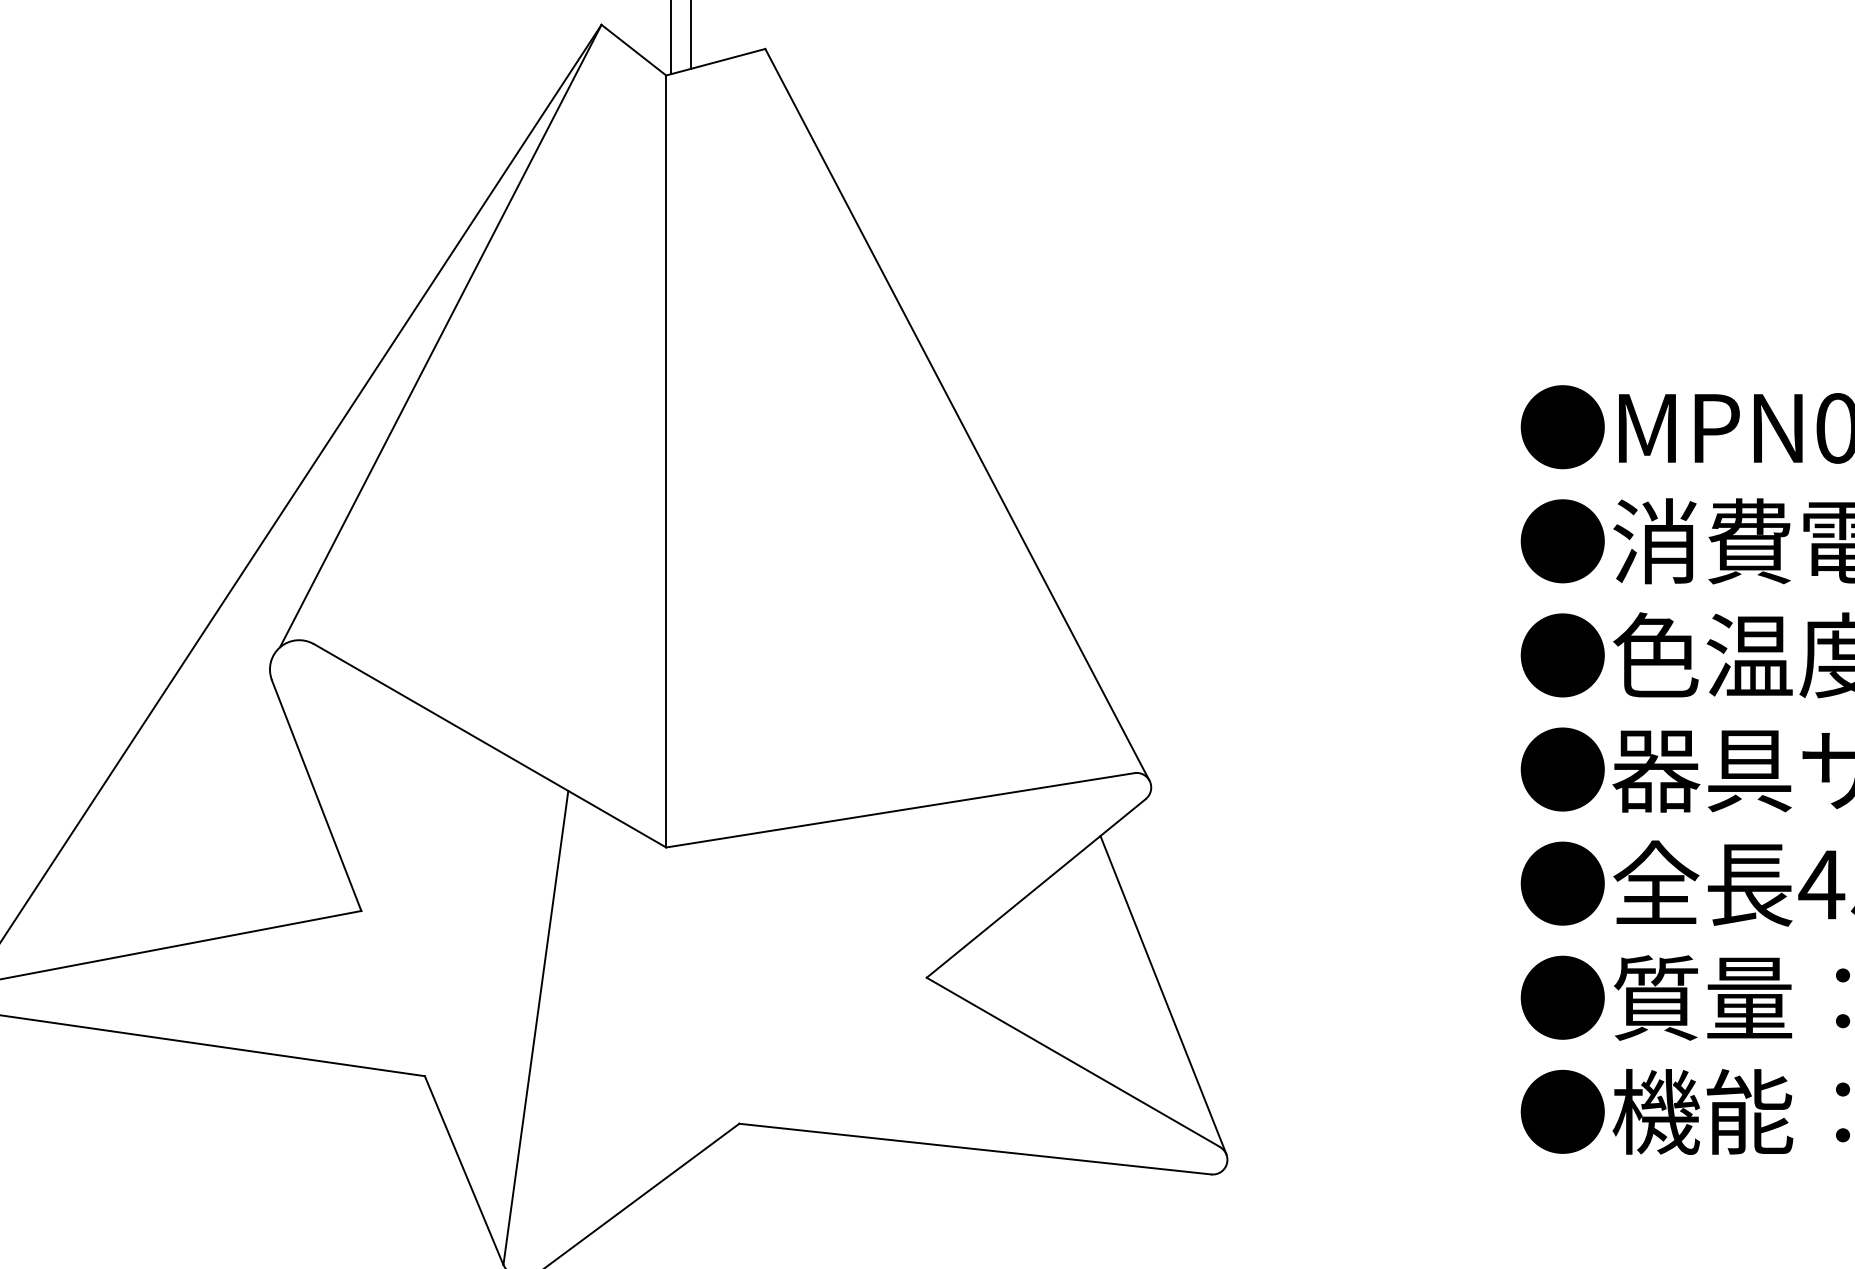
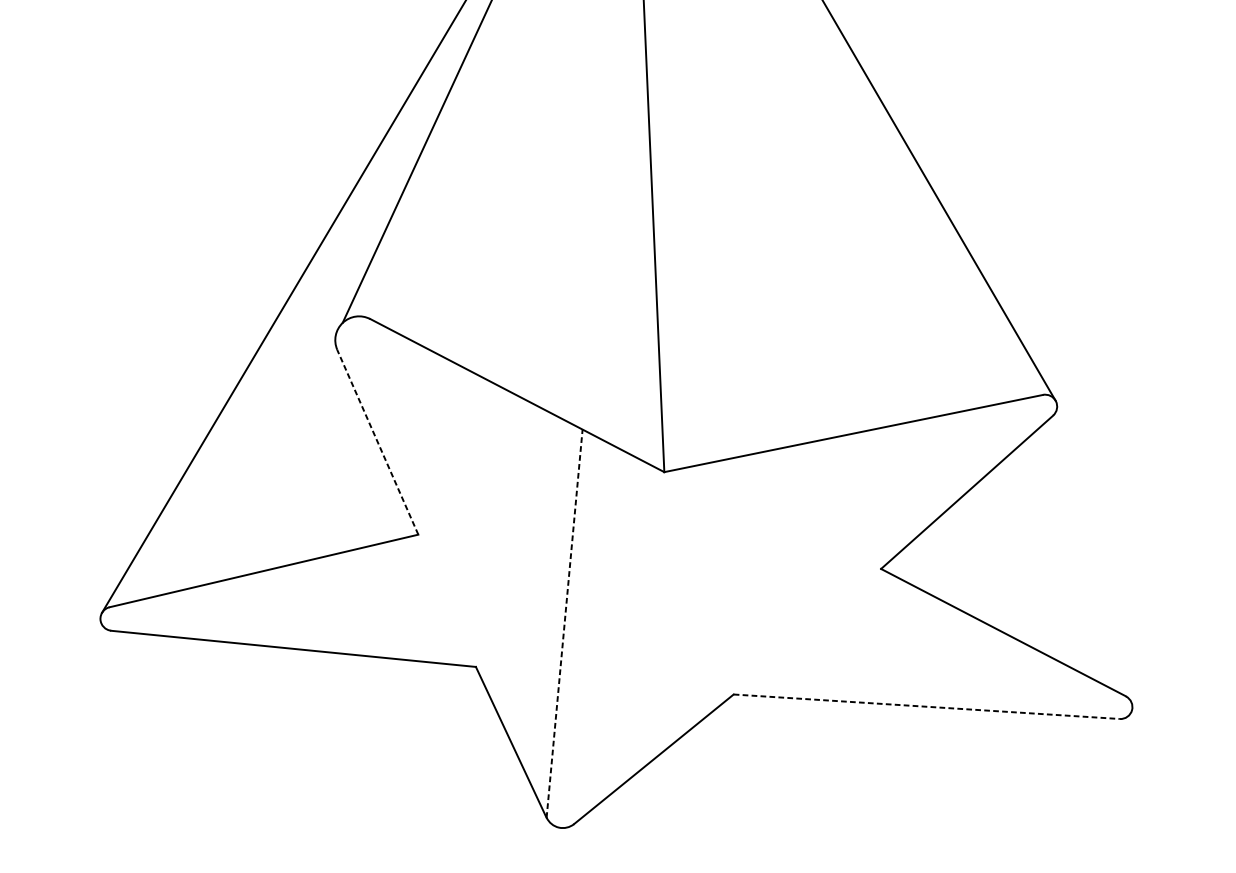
line: (316, 795) -> (377, 442), solid -> dashed
line: (1163, 995) -> (1074, 574), removed
line: (535, 1027) -> (564, 623), solid -> dashed
line: (975, 1149) -> (926, 707), solid -> dashed

